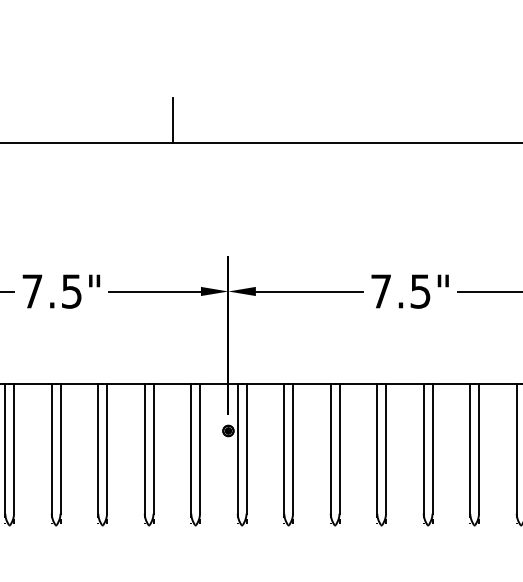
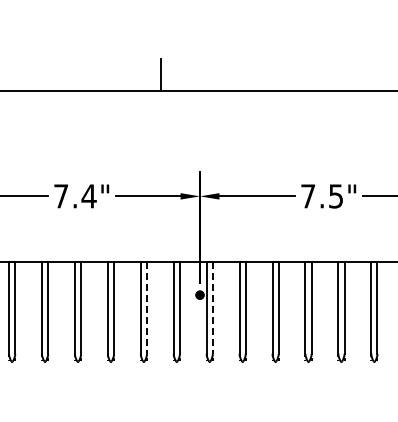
text: (70, 291) -> (88, 196), 7.5" -> 7.4"
line: (152, 449) -> (146, 308), solid -> dashed
line: (246, 449) -> (212, 308), solid -> dashed

